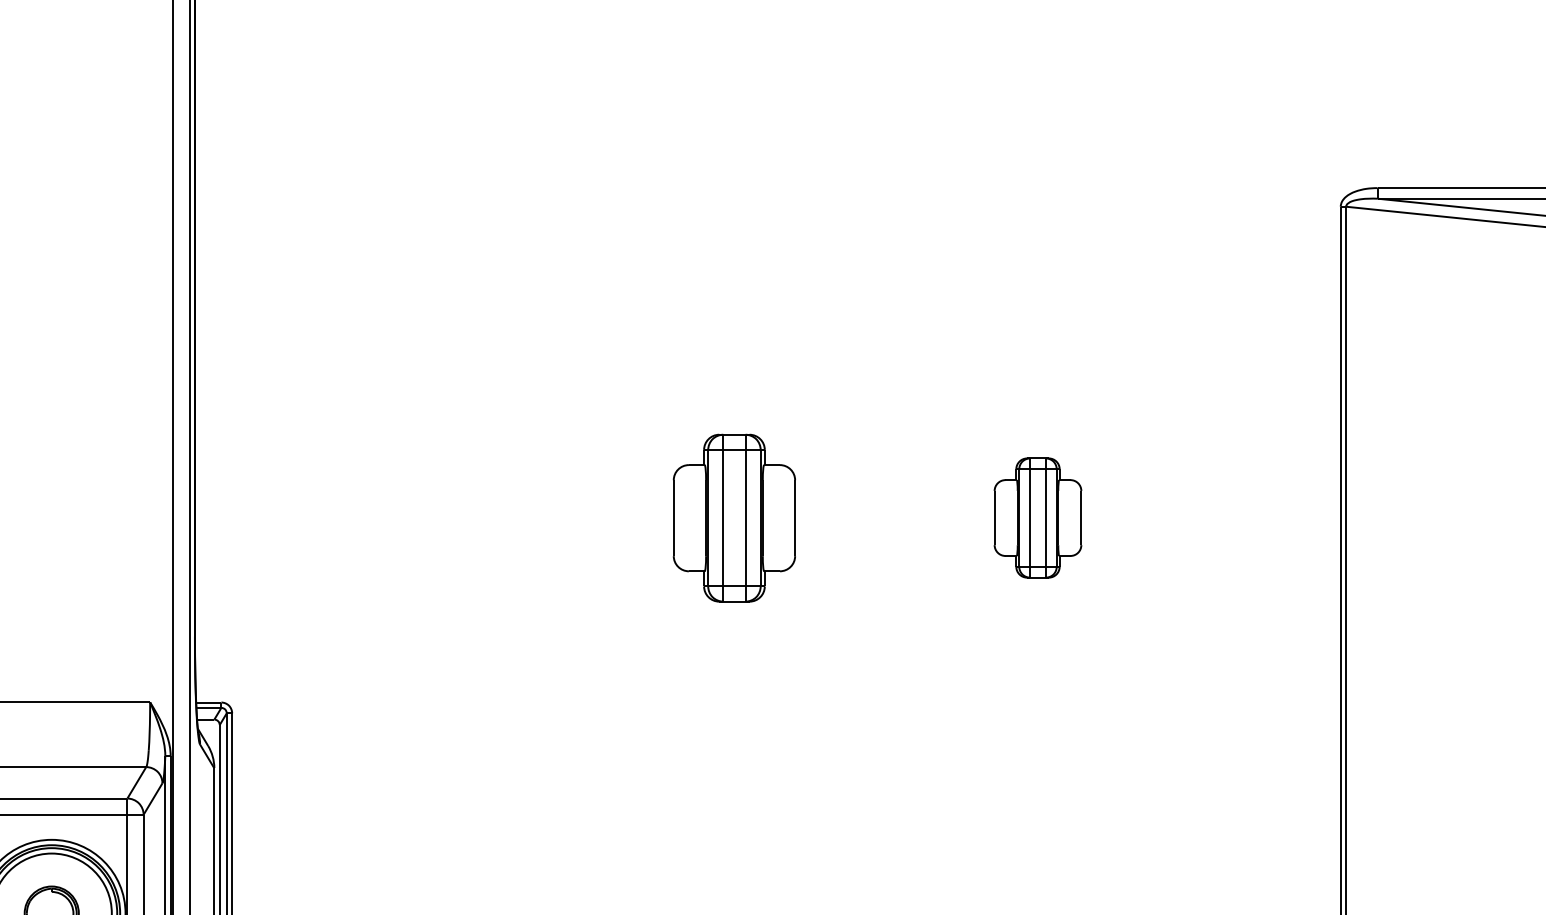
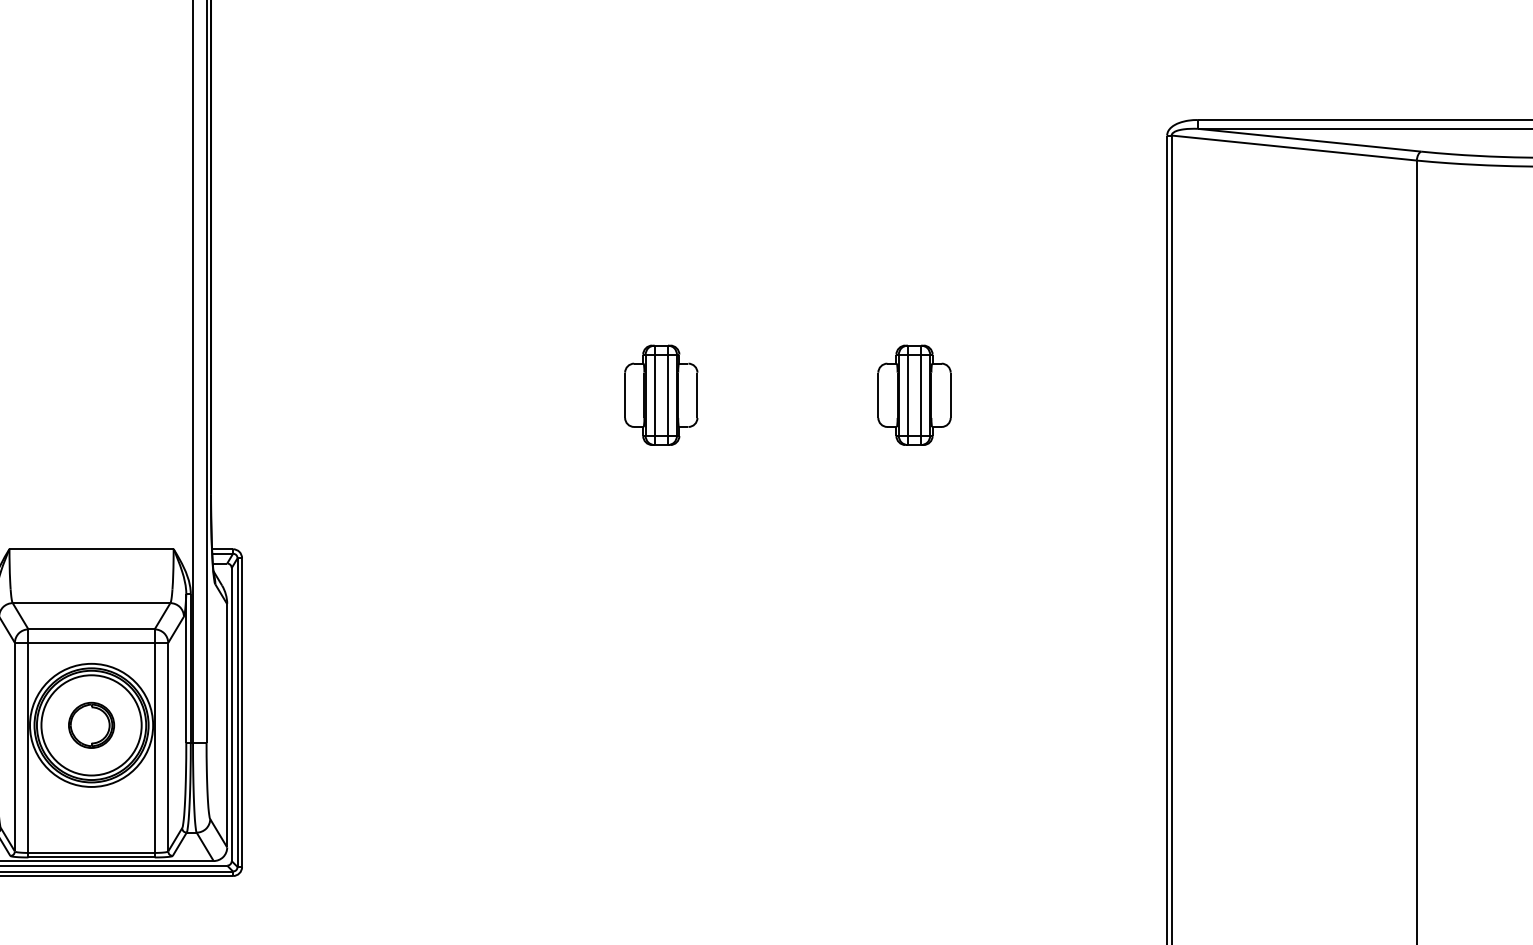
part: (734, 517) -> (661, 394), size x0.71

